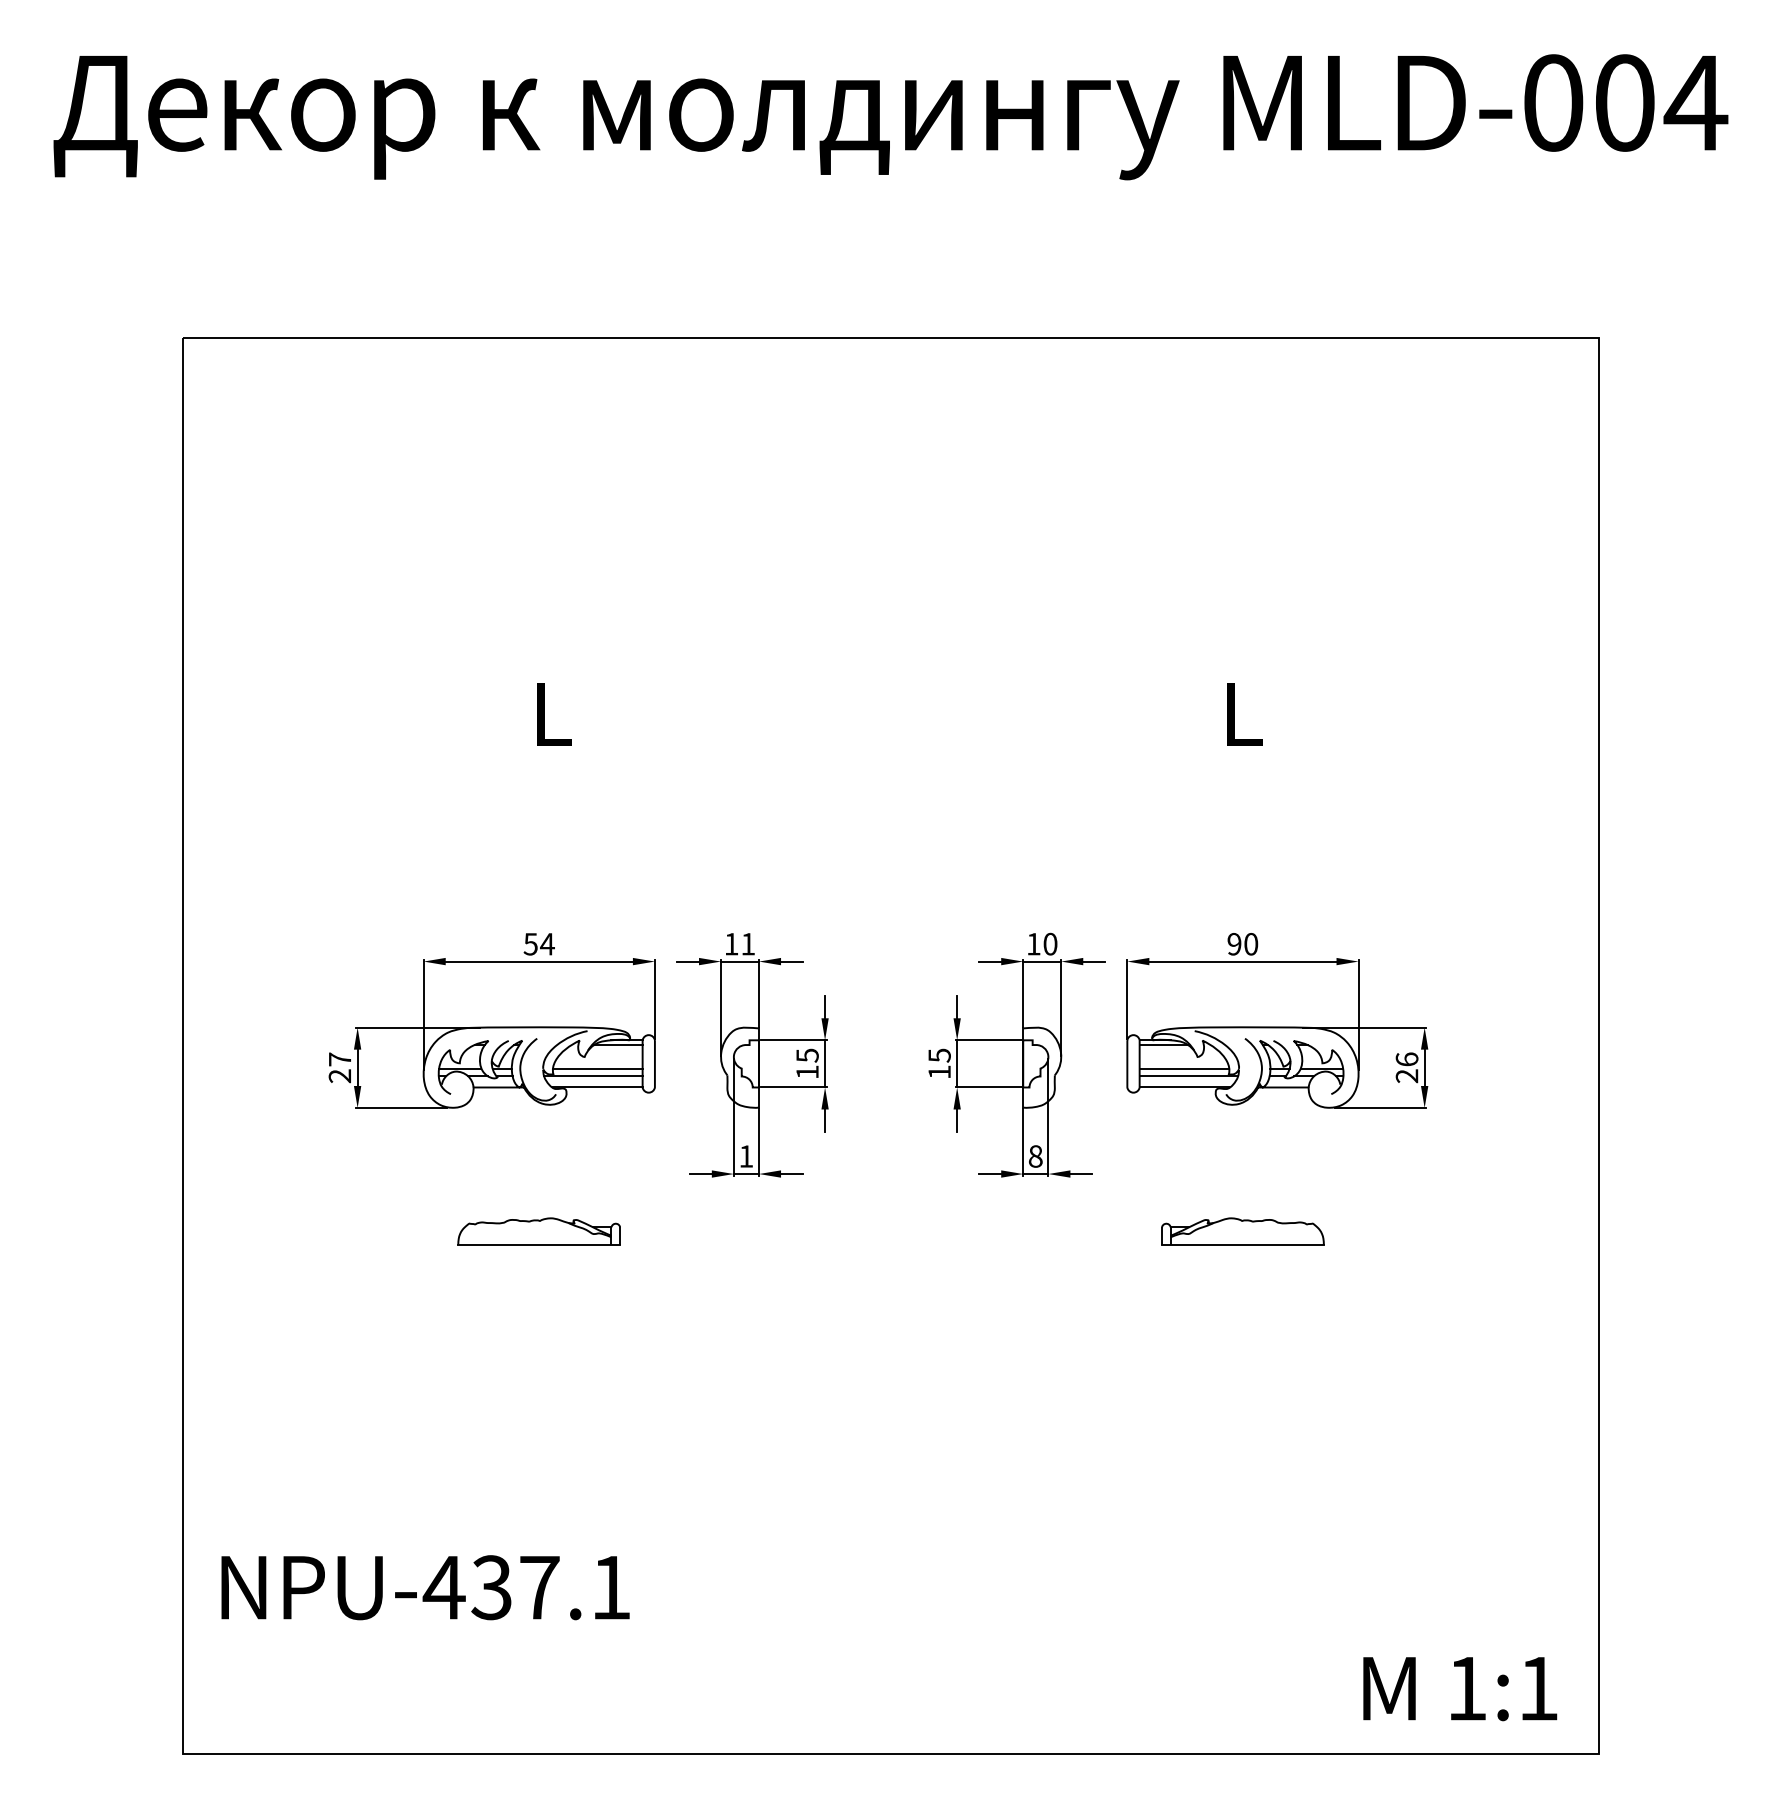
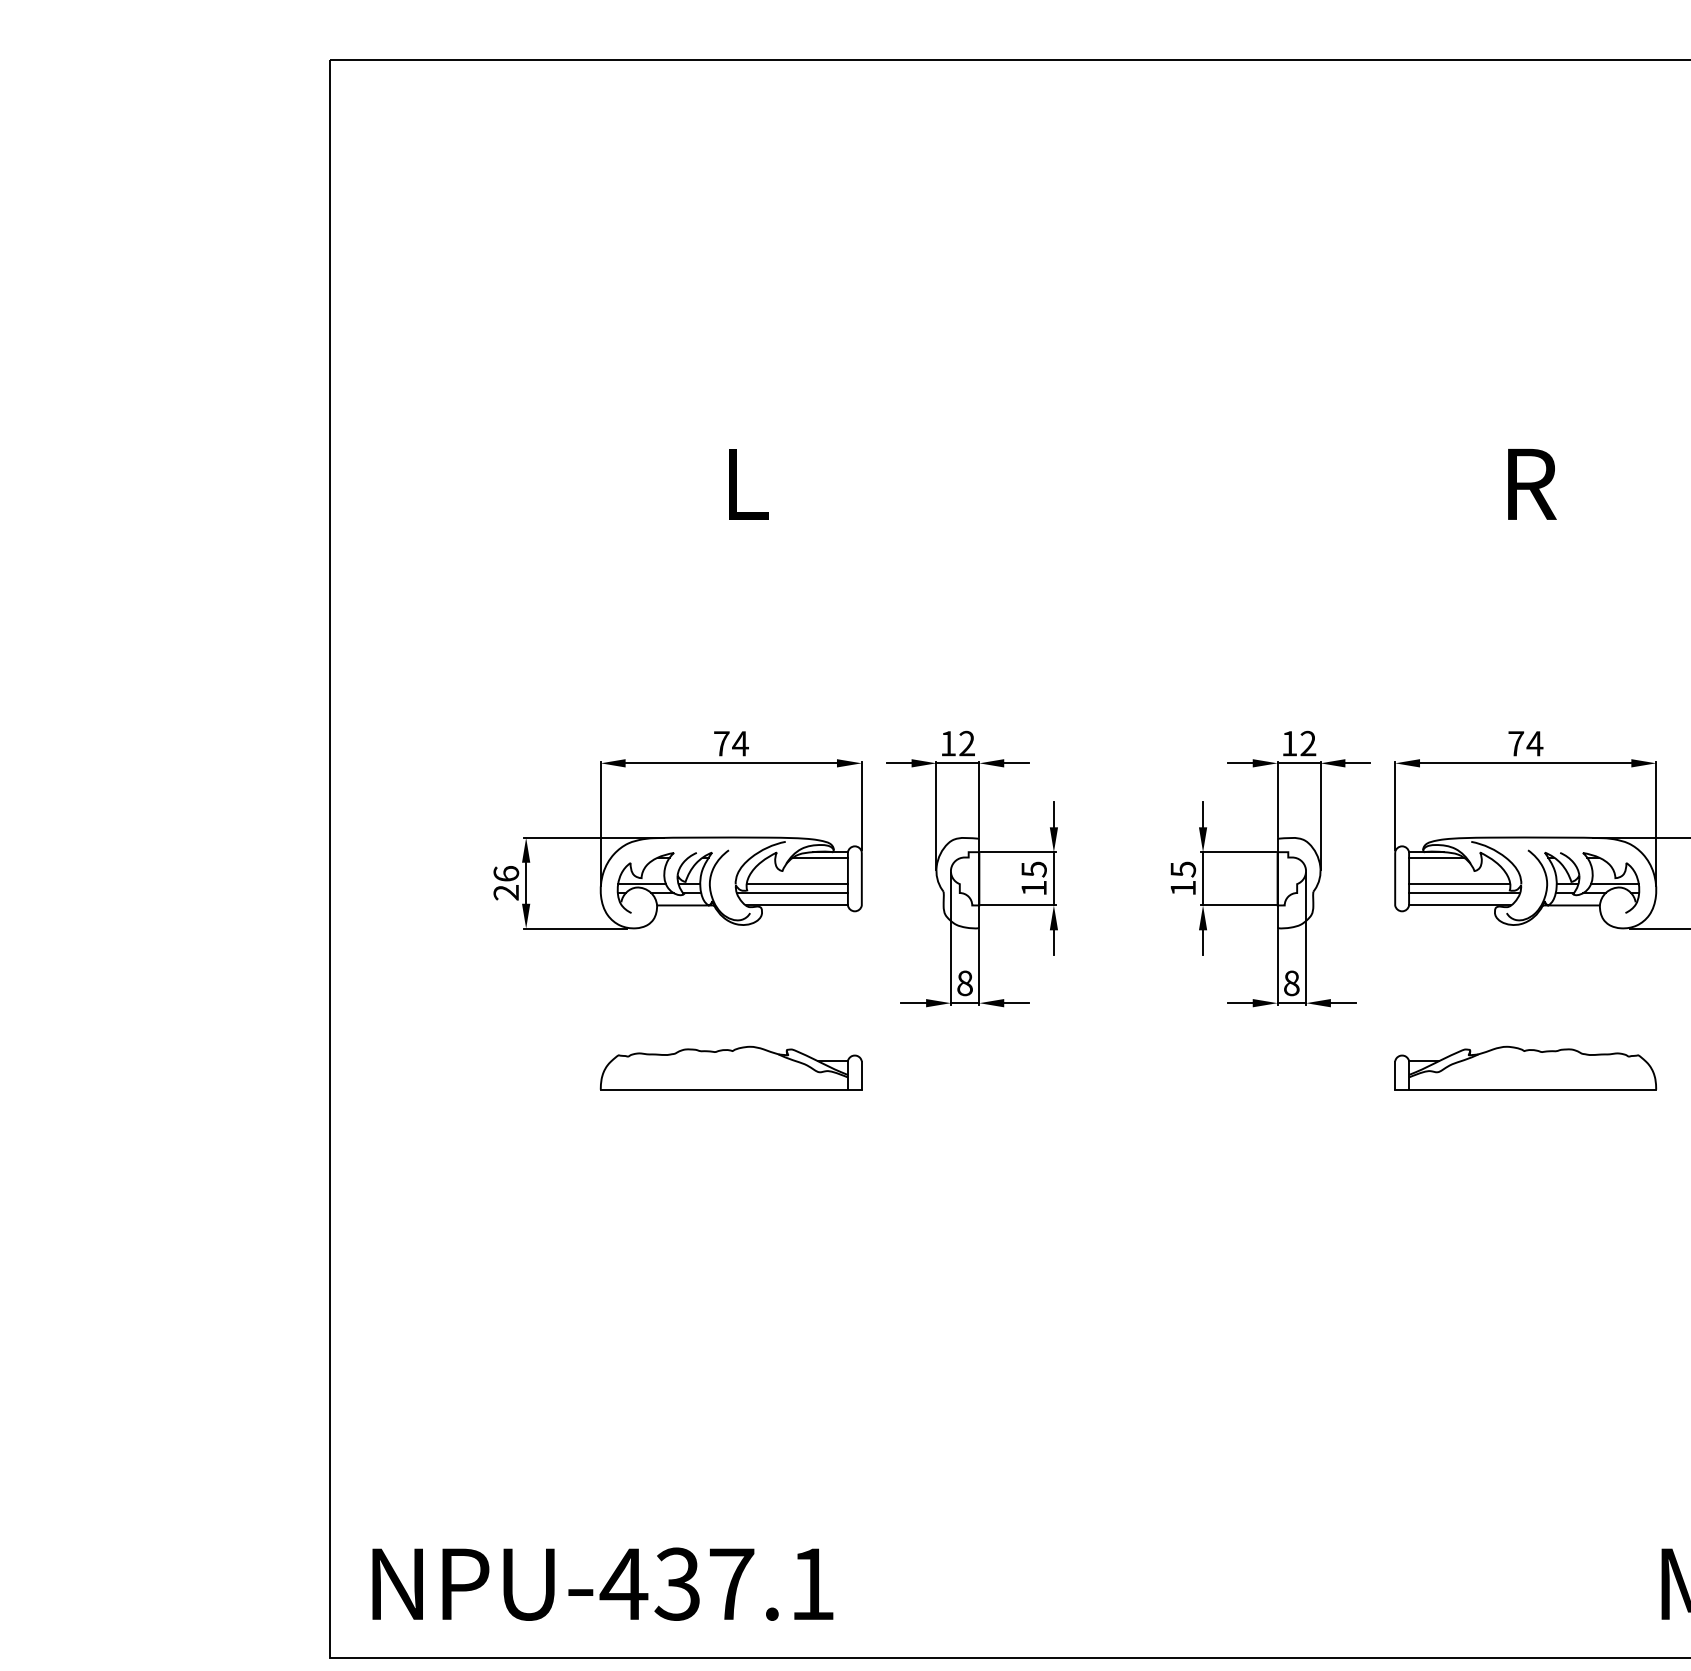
text: (1248, 714) -> (1531, 484), L -> R
text: (748, 943) -> (967, 742), 11 -> 12
text: (1242, 943) -> (1525, 742), 90 -> 74
text: (530, 944) -> (721, 744), 54 -> 74
text: (1050, 944) -> (1308, 744), 10 -> 12
text: (339, 1059) -> (505, 873), 27 -> 26
text: (746, 1156) -> (965, 983), 1 -> 8
part: (538, 1231) -> (730, 1068), size x1.43
part: (1242, 1231) -> (1525, 1068), size x1.43
text: (425, 1587) -> (602, 1584), moved

